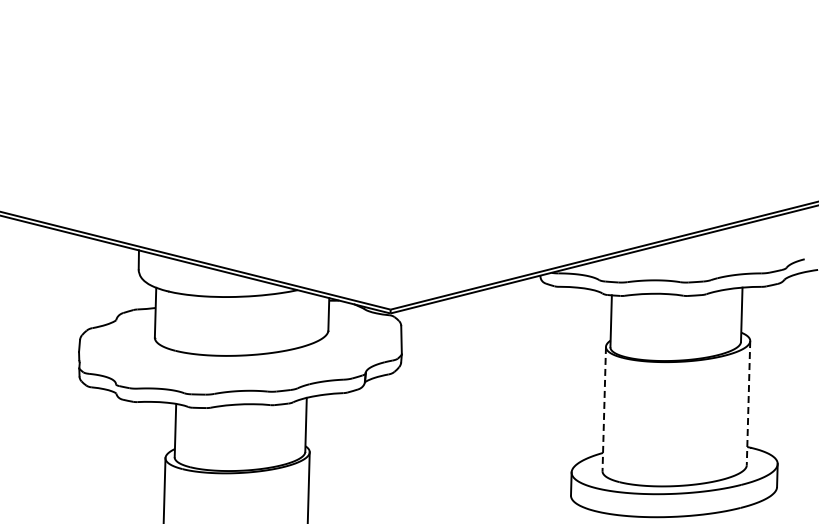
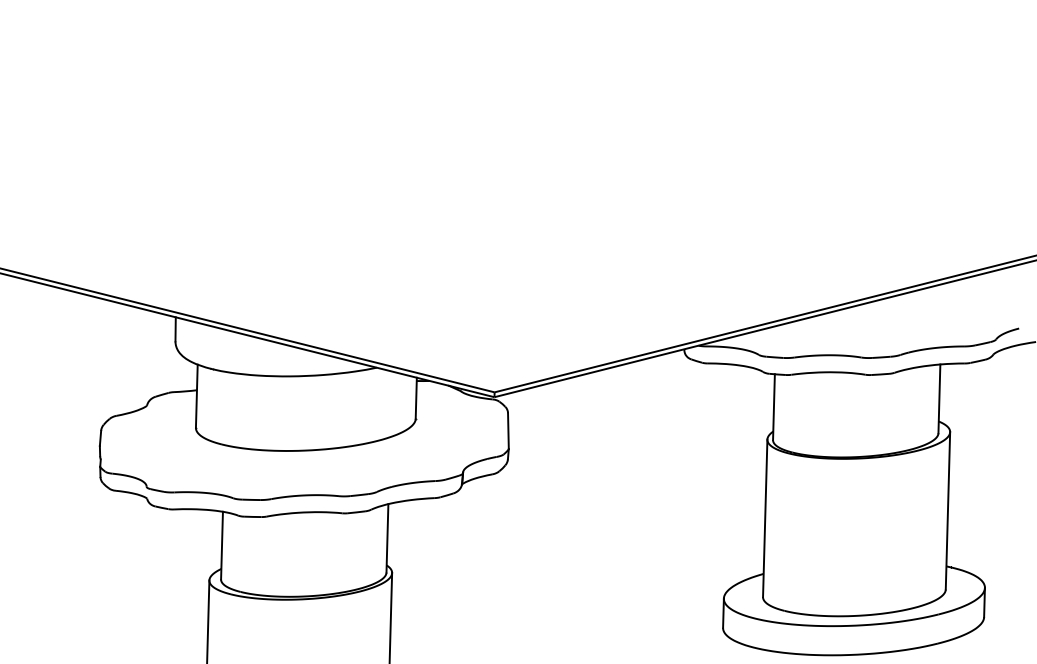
line: (748, 403) -> (947, 511), dashed -> solid
line: (604, 409) -> (765, 518), dashed -> solid

